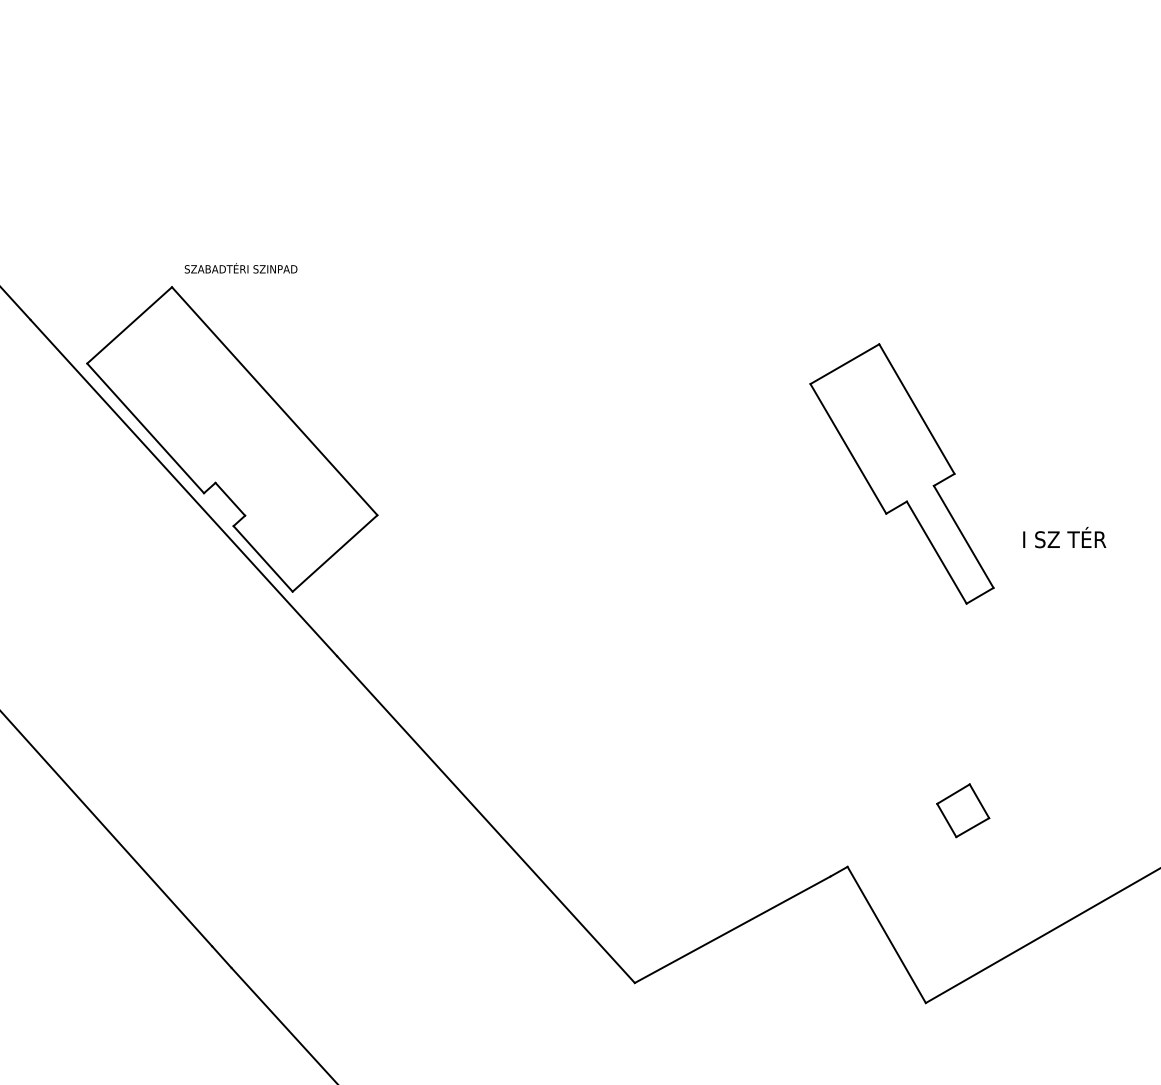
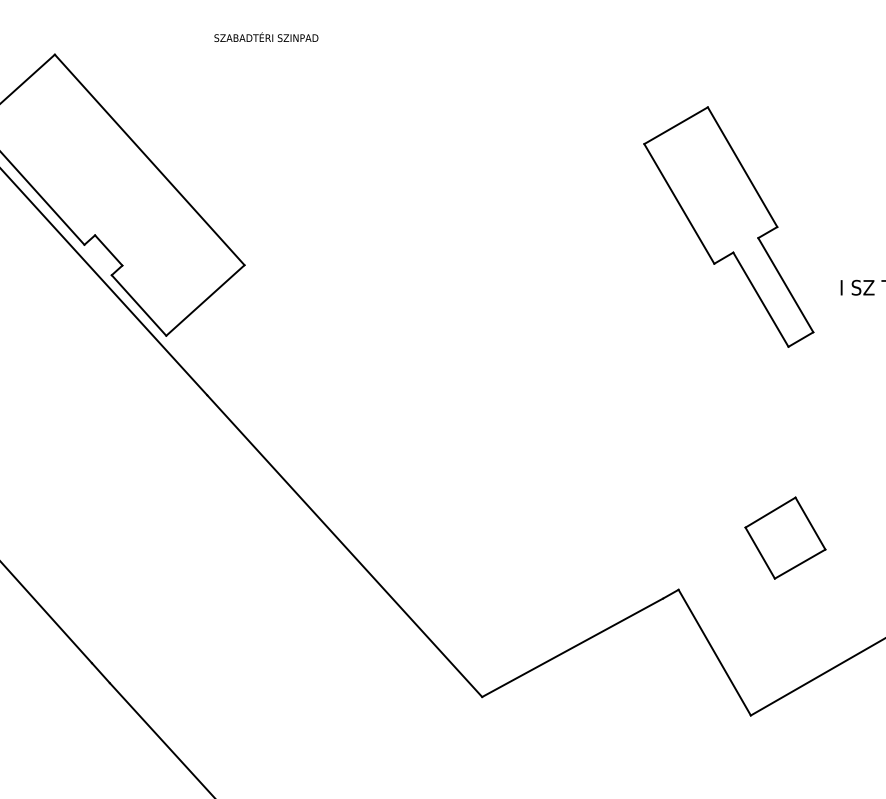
text: (240, 268) -> (265, 37), moved
part: (962, 810) -> (784, 537), size x1.67

